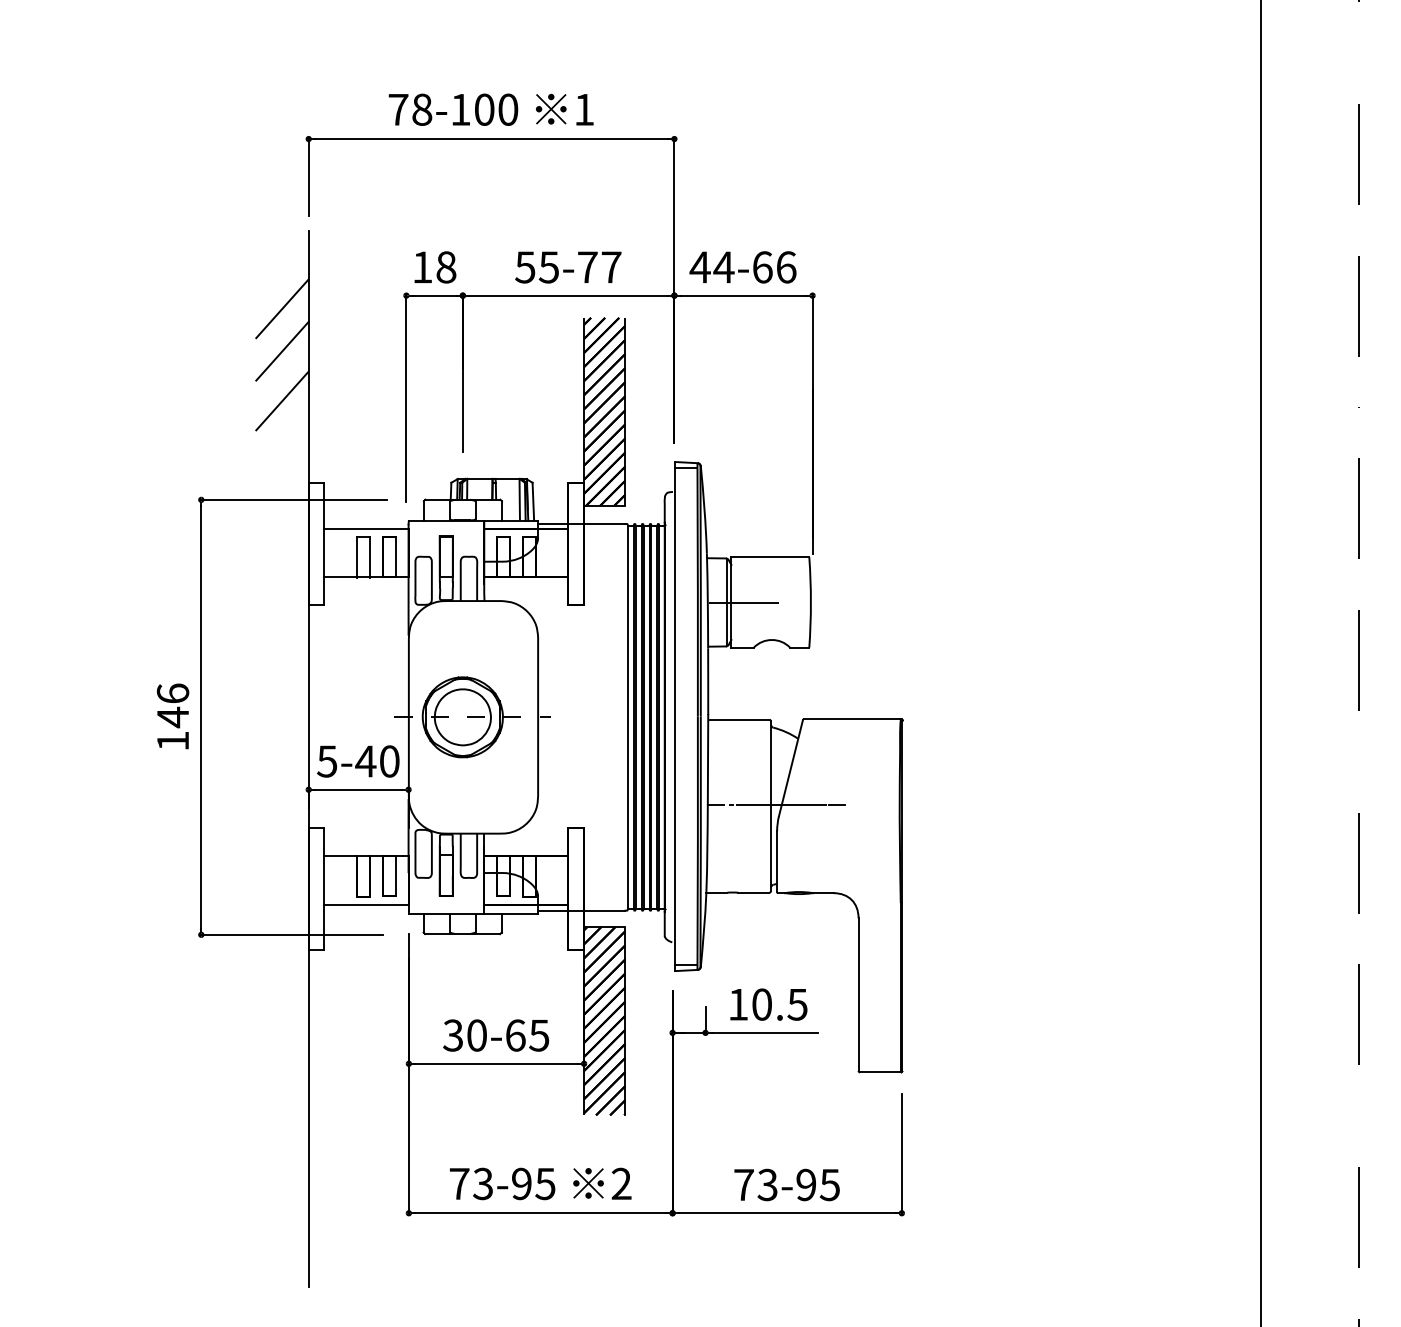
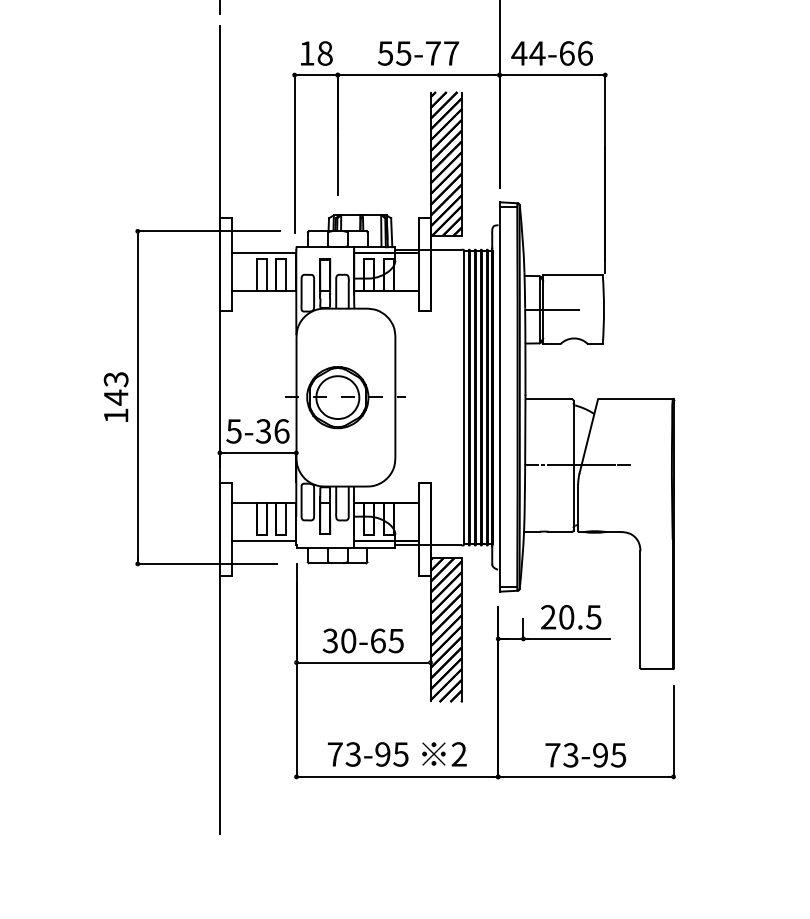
line: (282, 308) -> (199, 84), removed
line: (282, 350) -> (199, 117), removed
line: (282, 400) -> (199, 155), removed
text: (172, 693) -> (115, 379), 146 -> 143
text: (377, 761) -> (272, 431), 5-40 -> 5-36
text: (738, 1004) -> (548, 617), 10.5 -> 20.5

